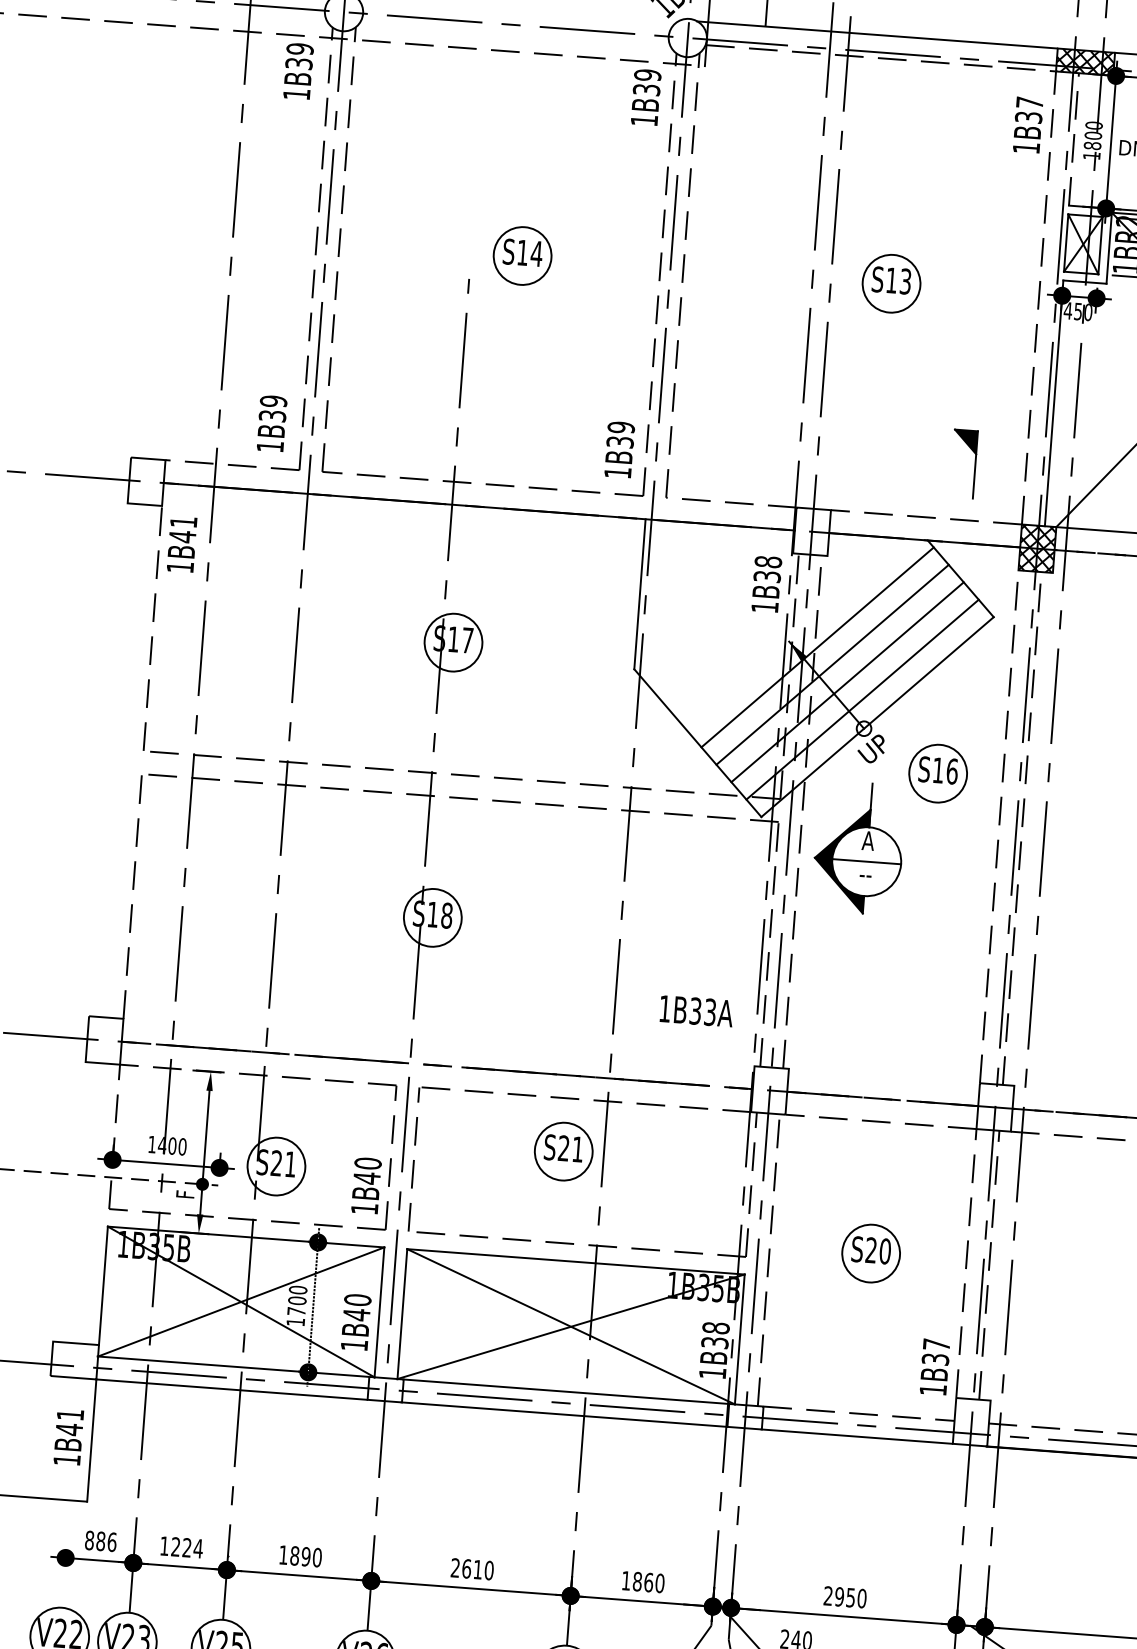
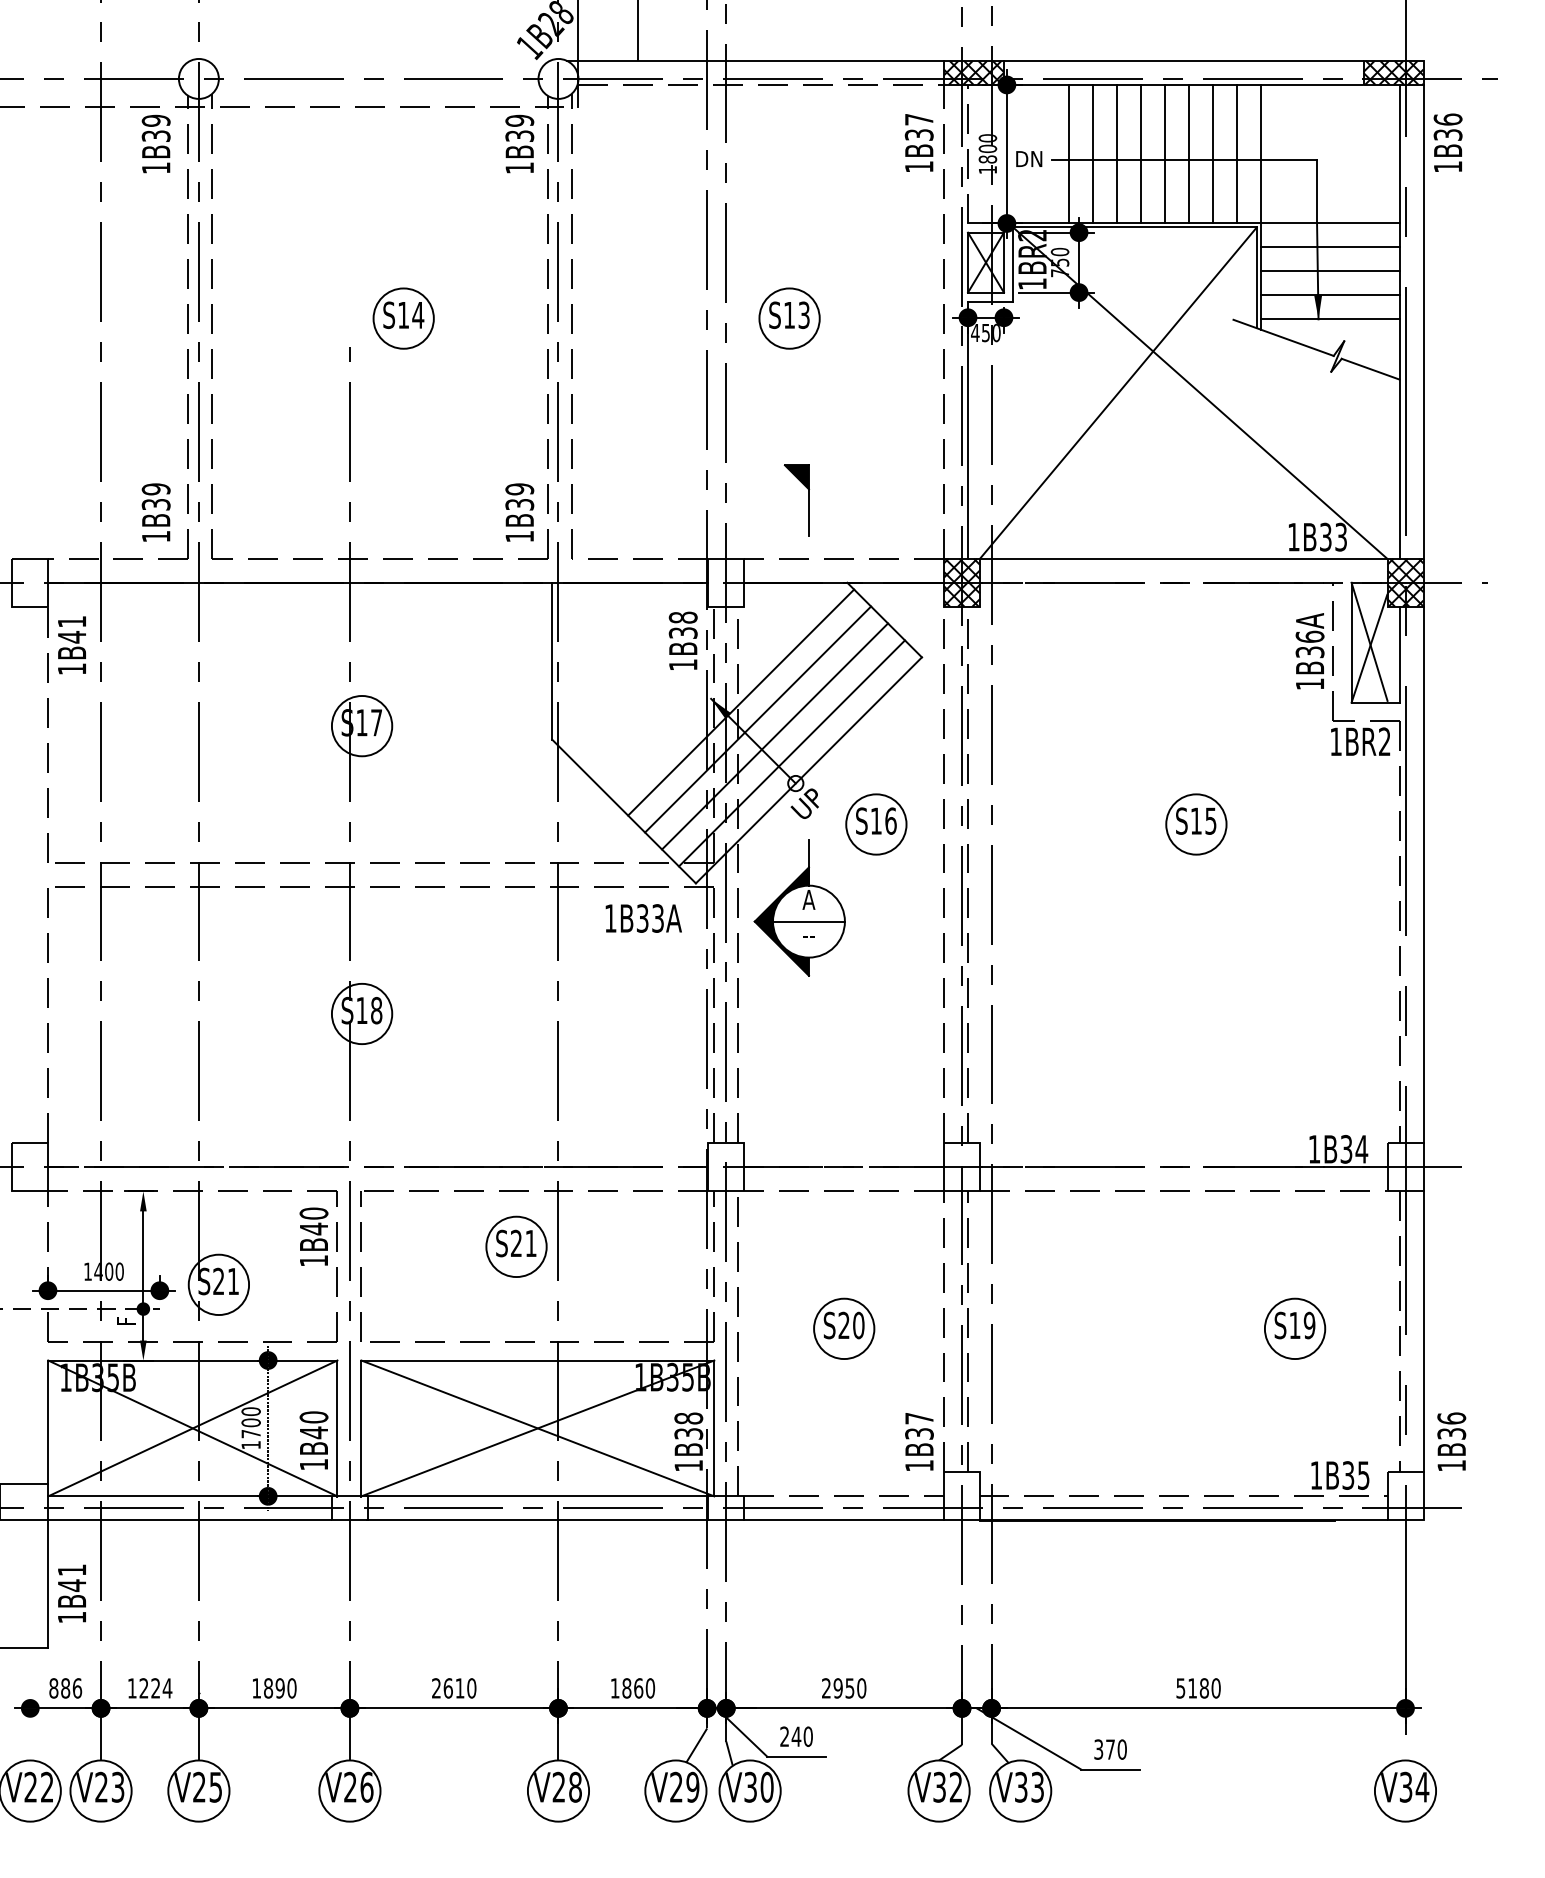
part: (974, 464) -> (808, 500), moved
text: (696, 1011) -> (643, 918), moved
text: (365, 1185) -> (313, 1236), moved
text: (68, 1437) -> (71, 1593), moved

